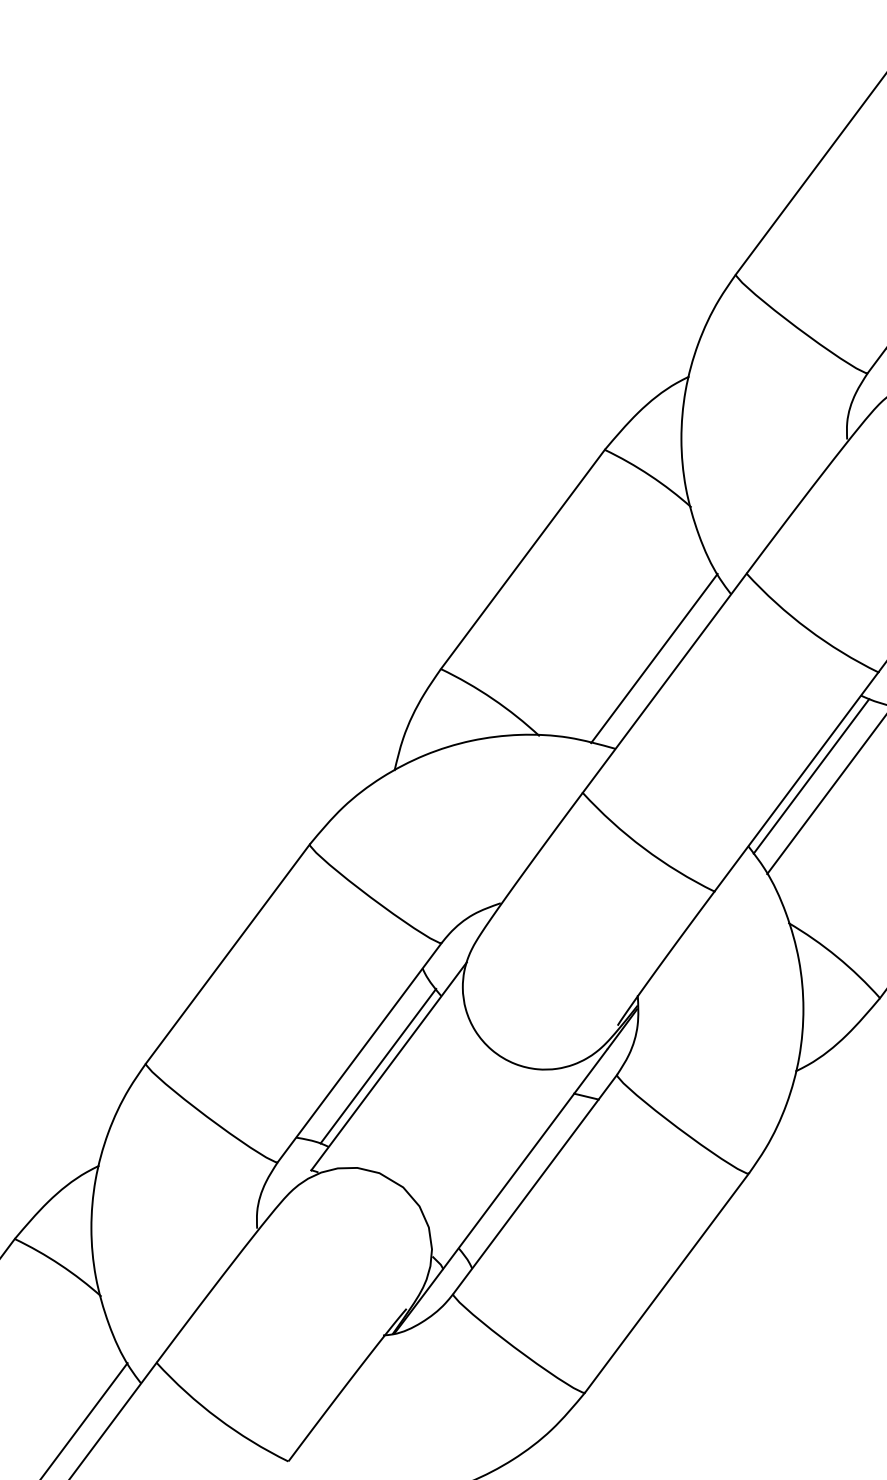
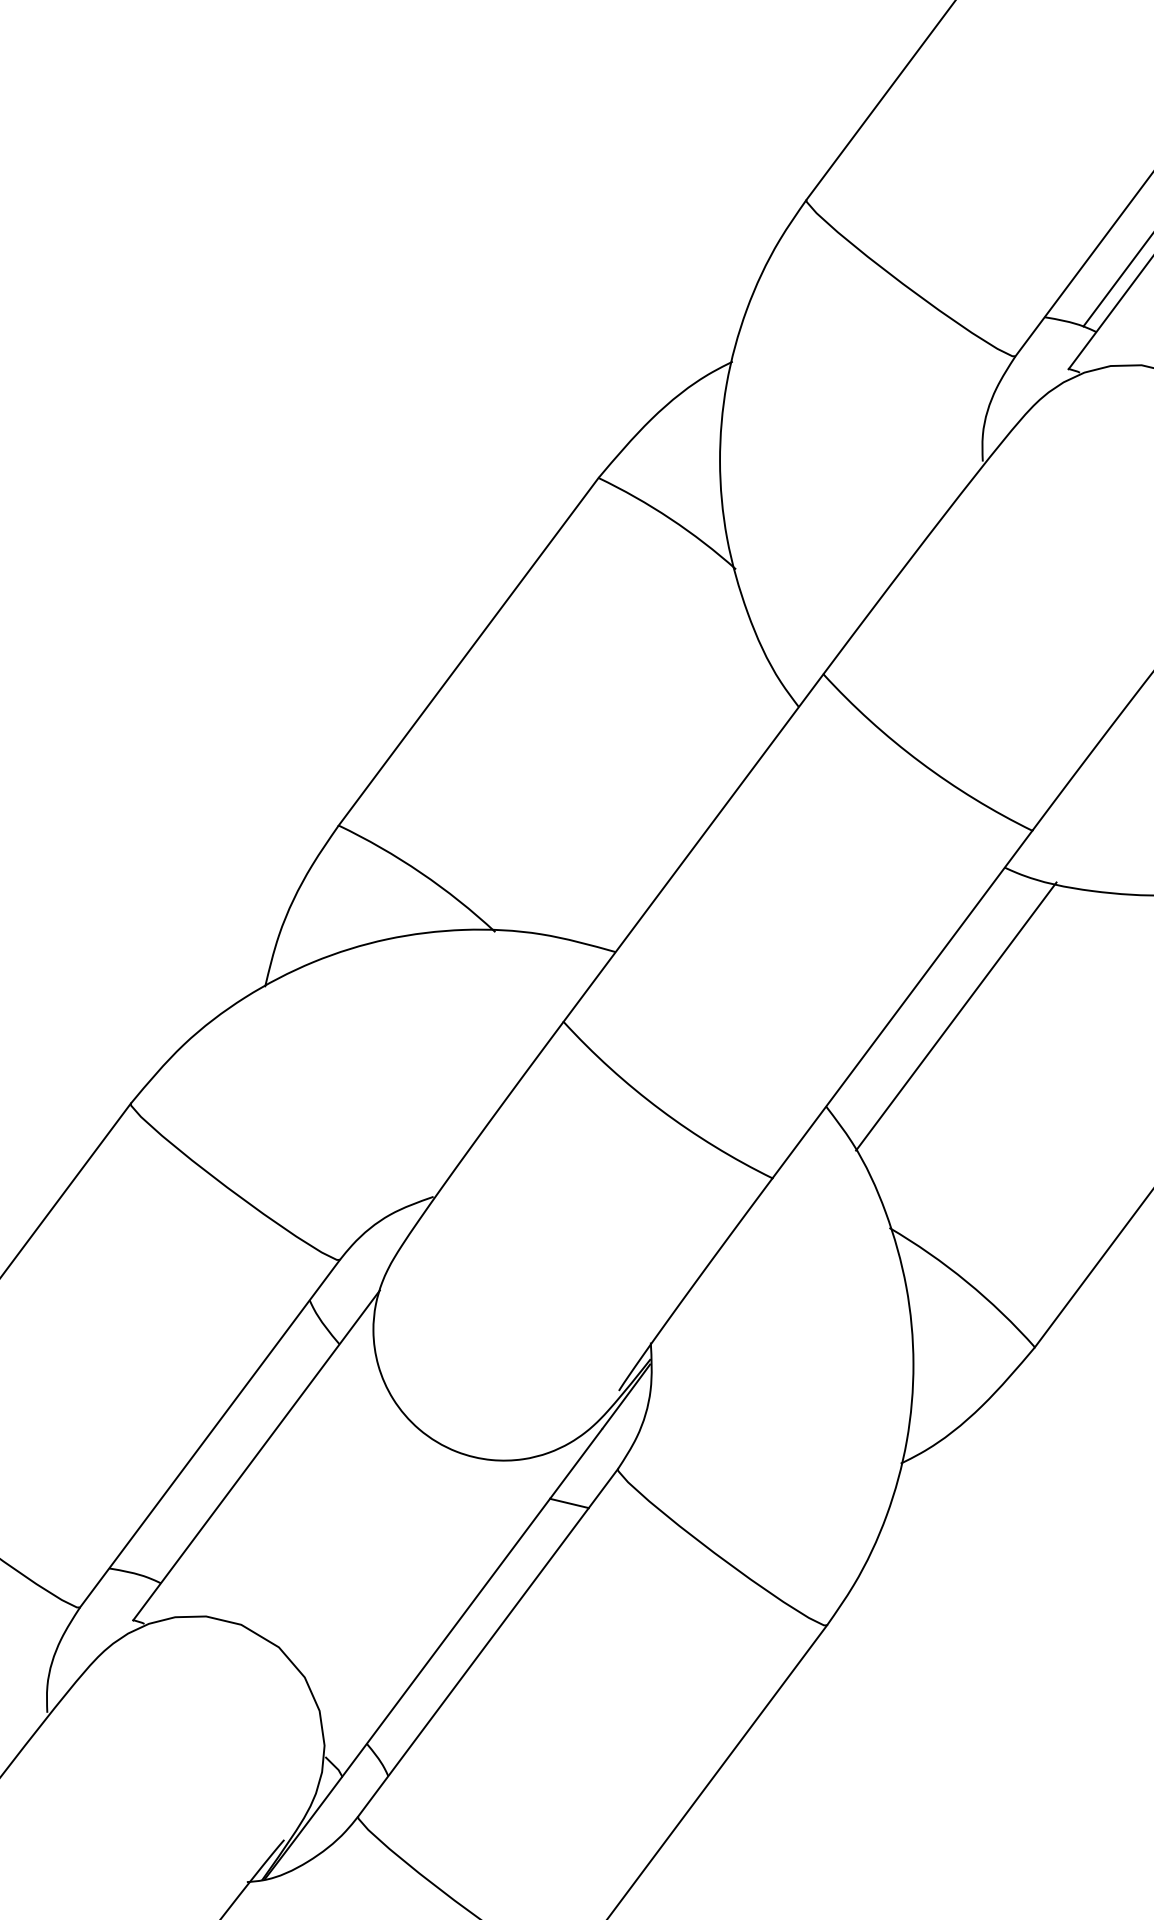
line: (654, 658) -> (677, 808), removed
line: (811, 776) -> (926, 995), removed
line: (378, 1065) -> (239, 1454), removed

